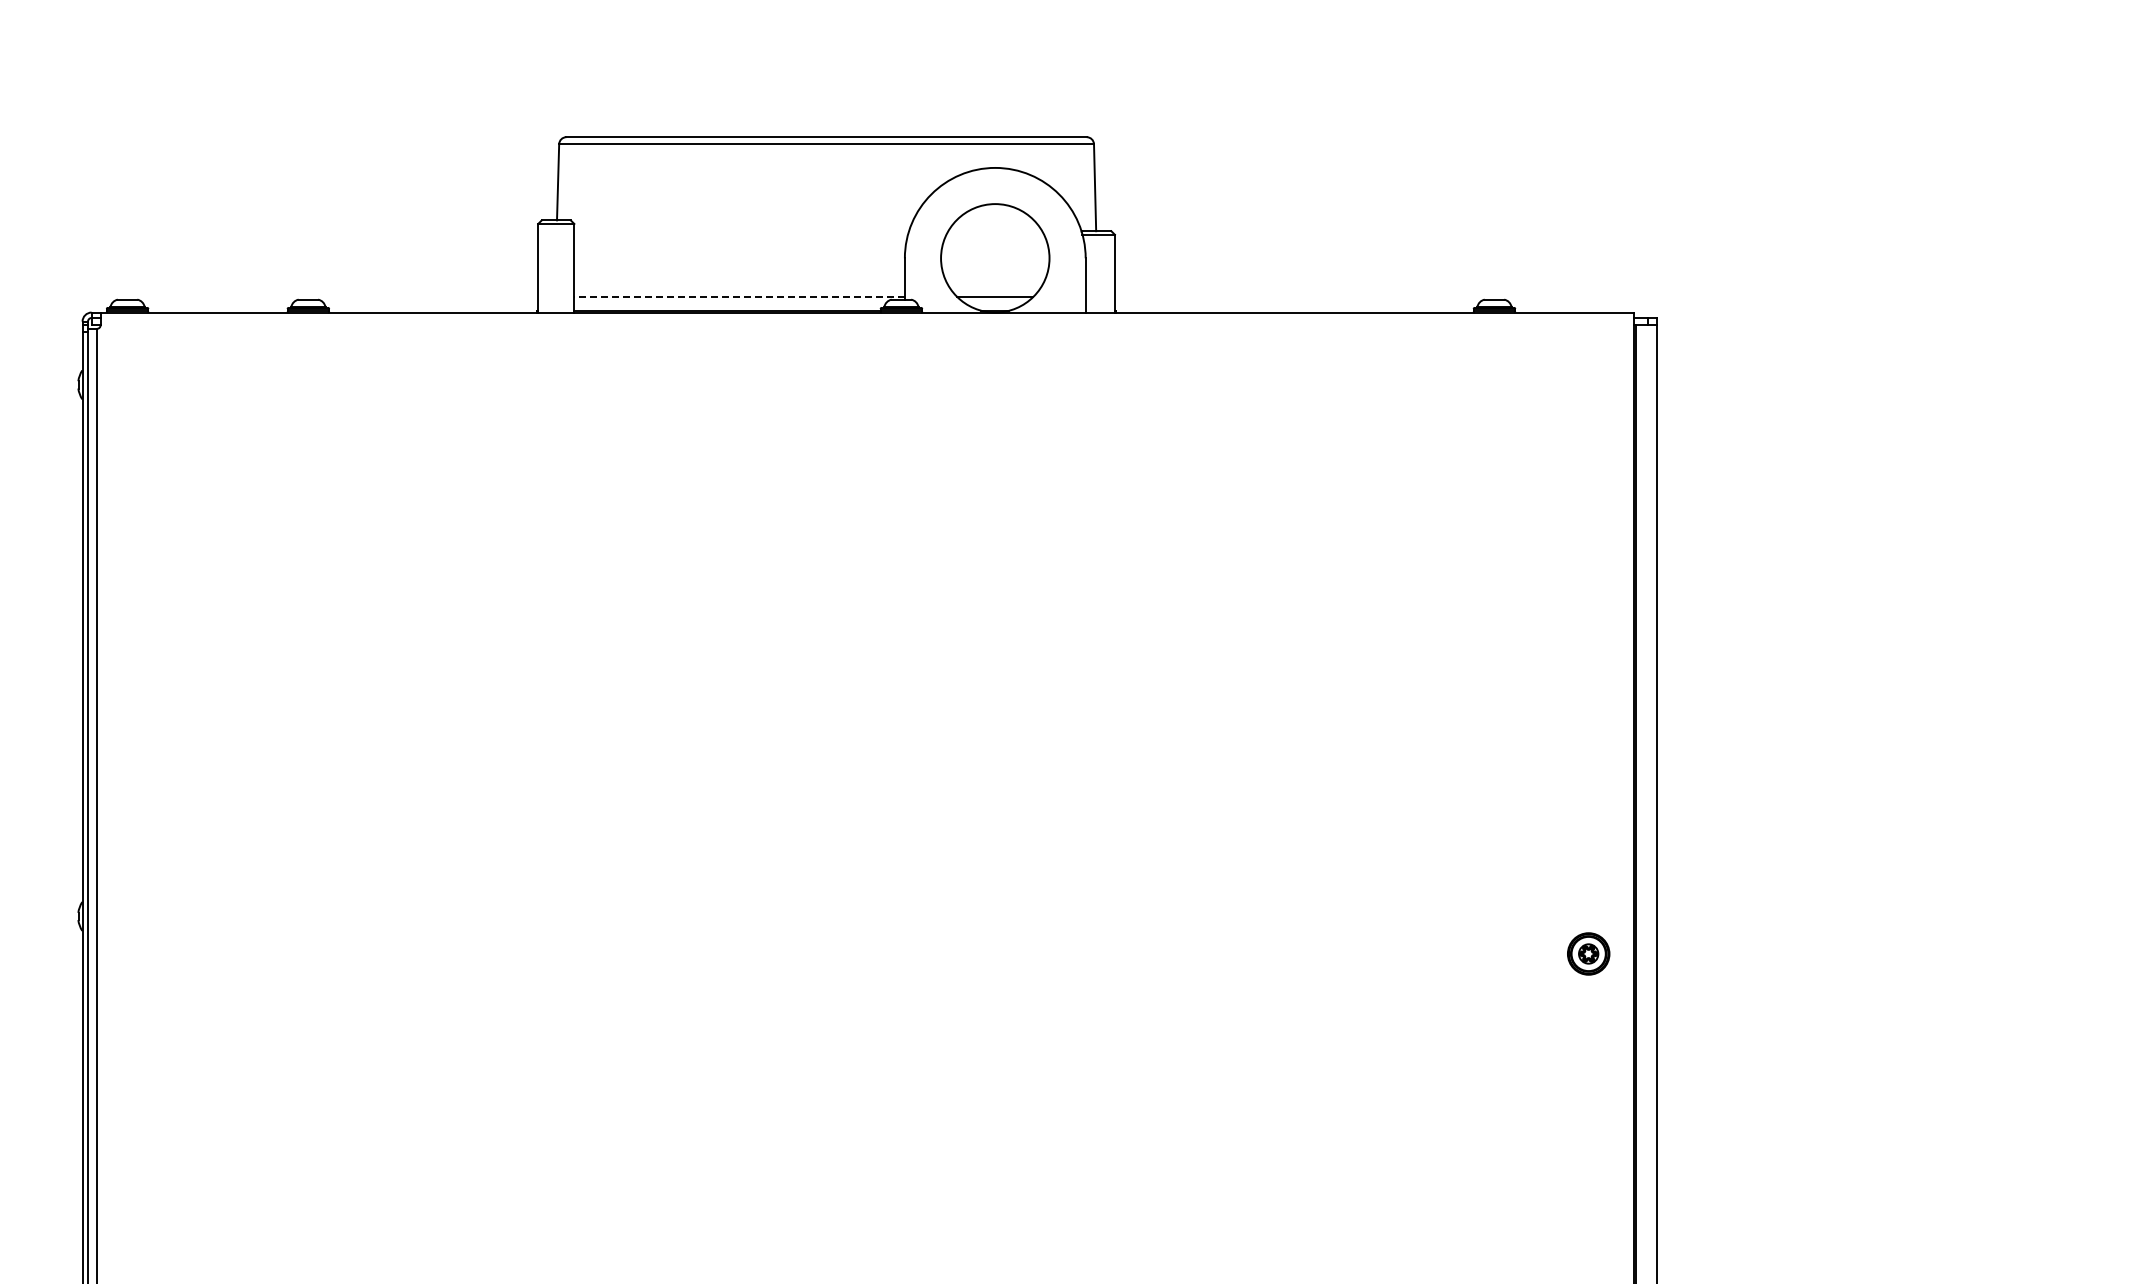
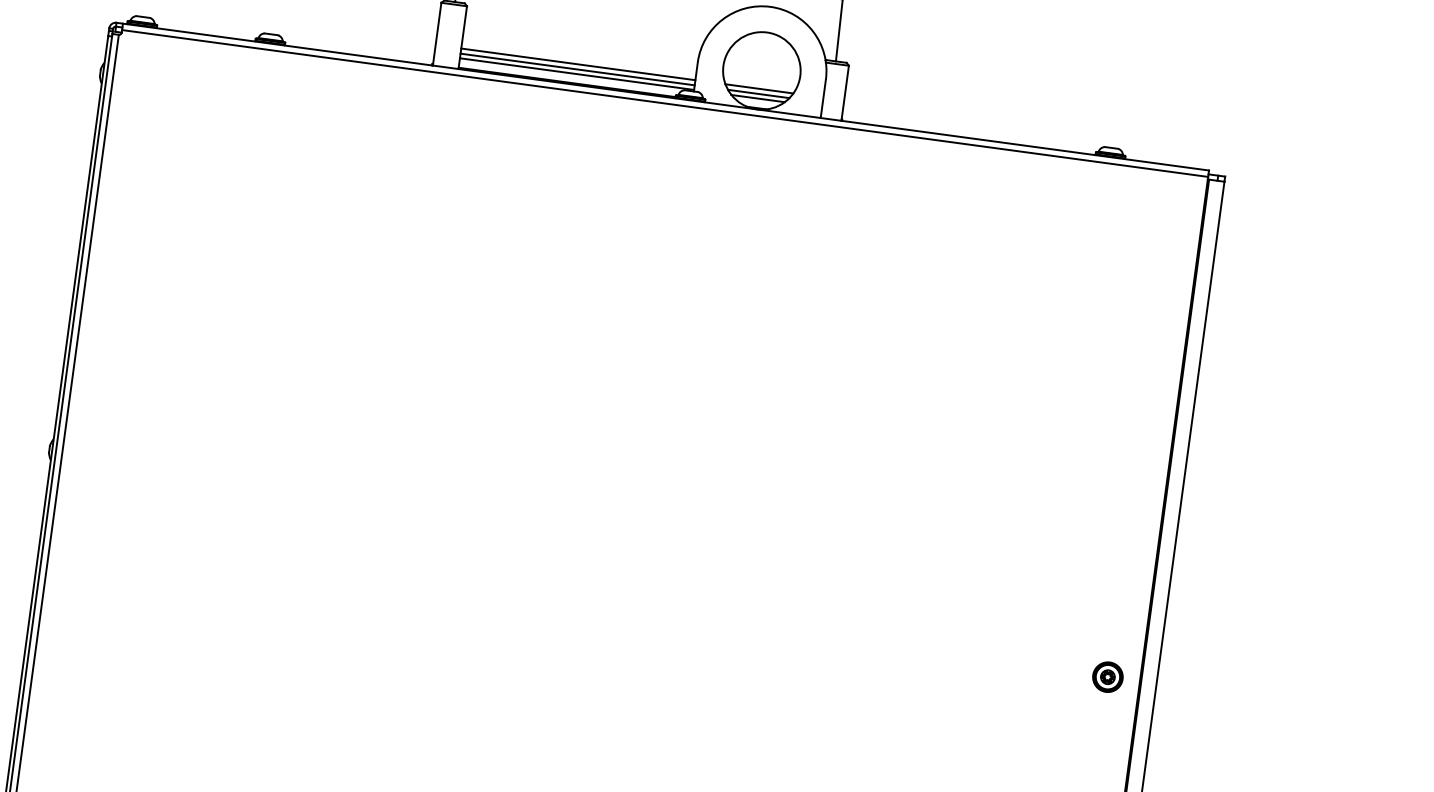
line: (739, 283) -> (578, 64), added
line: (995, 283) -> (759, 88), added
line: (739, 290) -> (577, 69), added
line: (994, 290) -> (758, 93), added
line: (739, 297) -> (576, 74), dashed -> solid
line: (866, 321) -> (664, 103), added
part: (1588, 953) -> (1107, 676), moved

